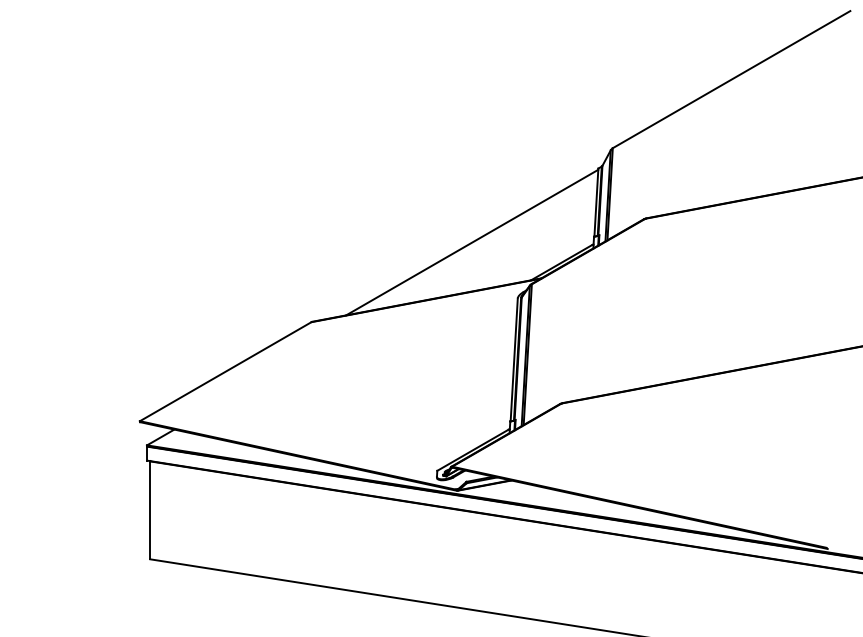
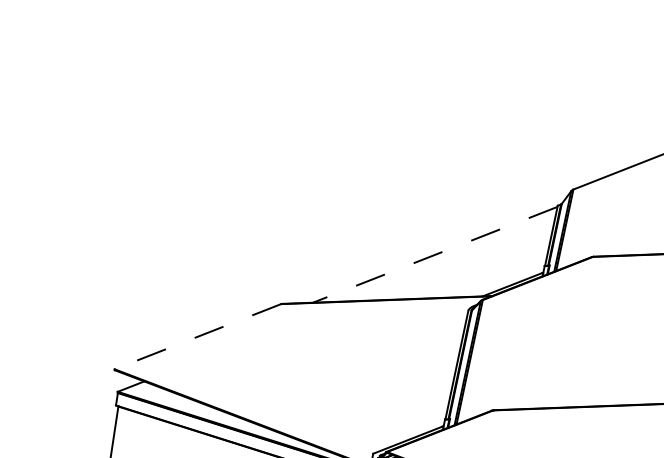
line: (472, 242) -> (435, 254), solid -> dashed
line: (225, 371) -> (197, 336), solid -> dashed

